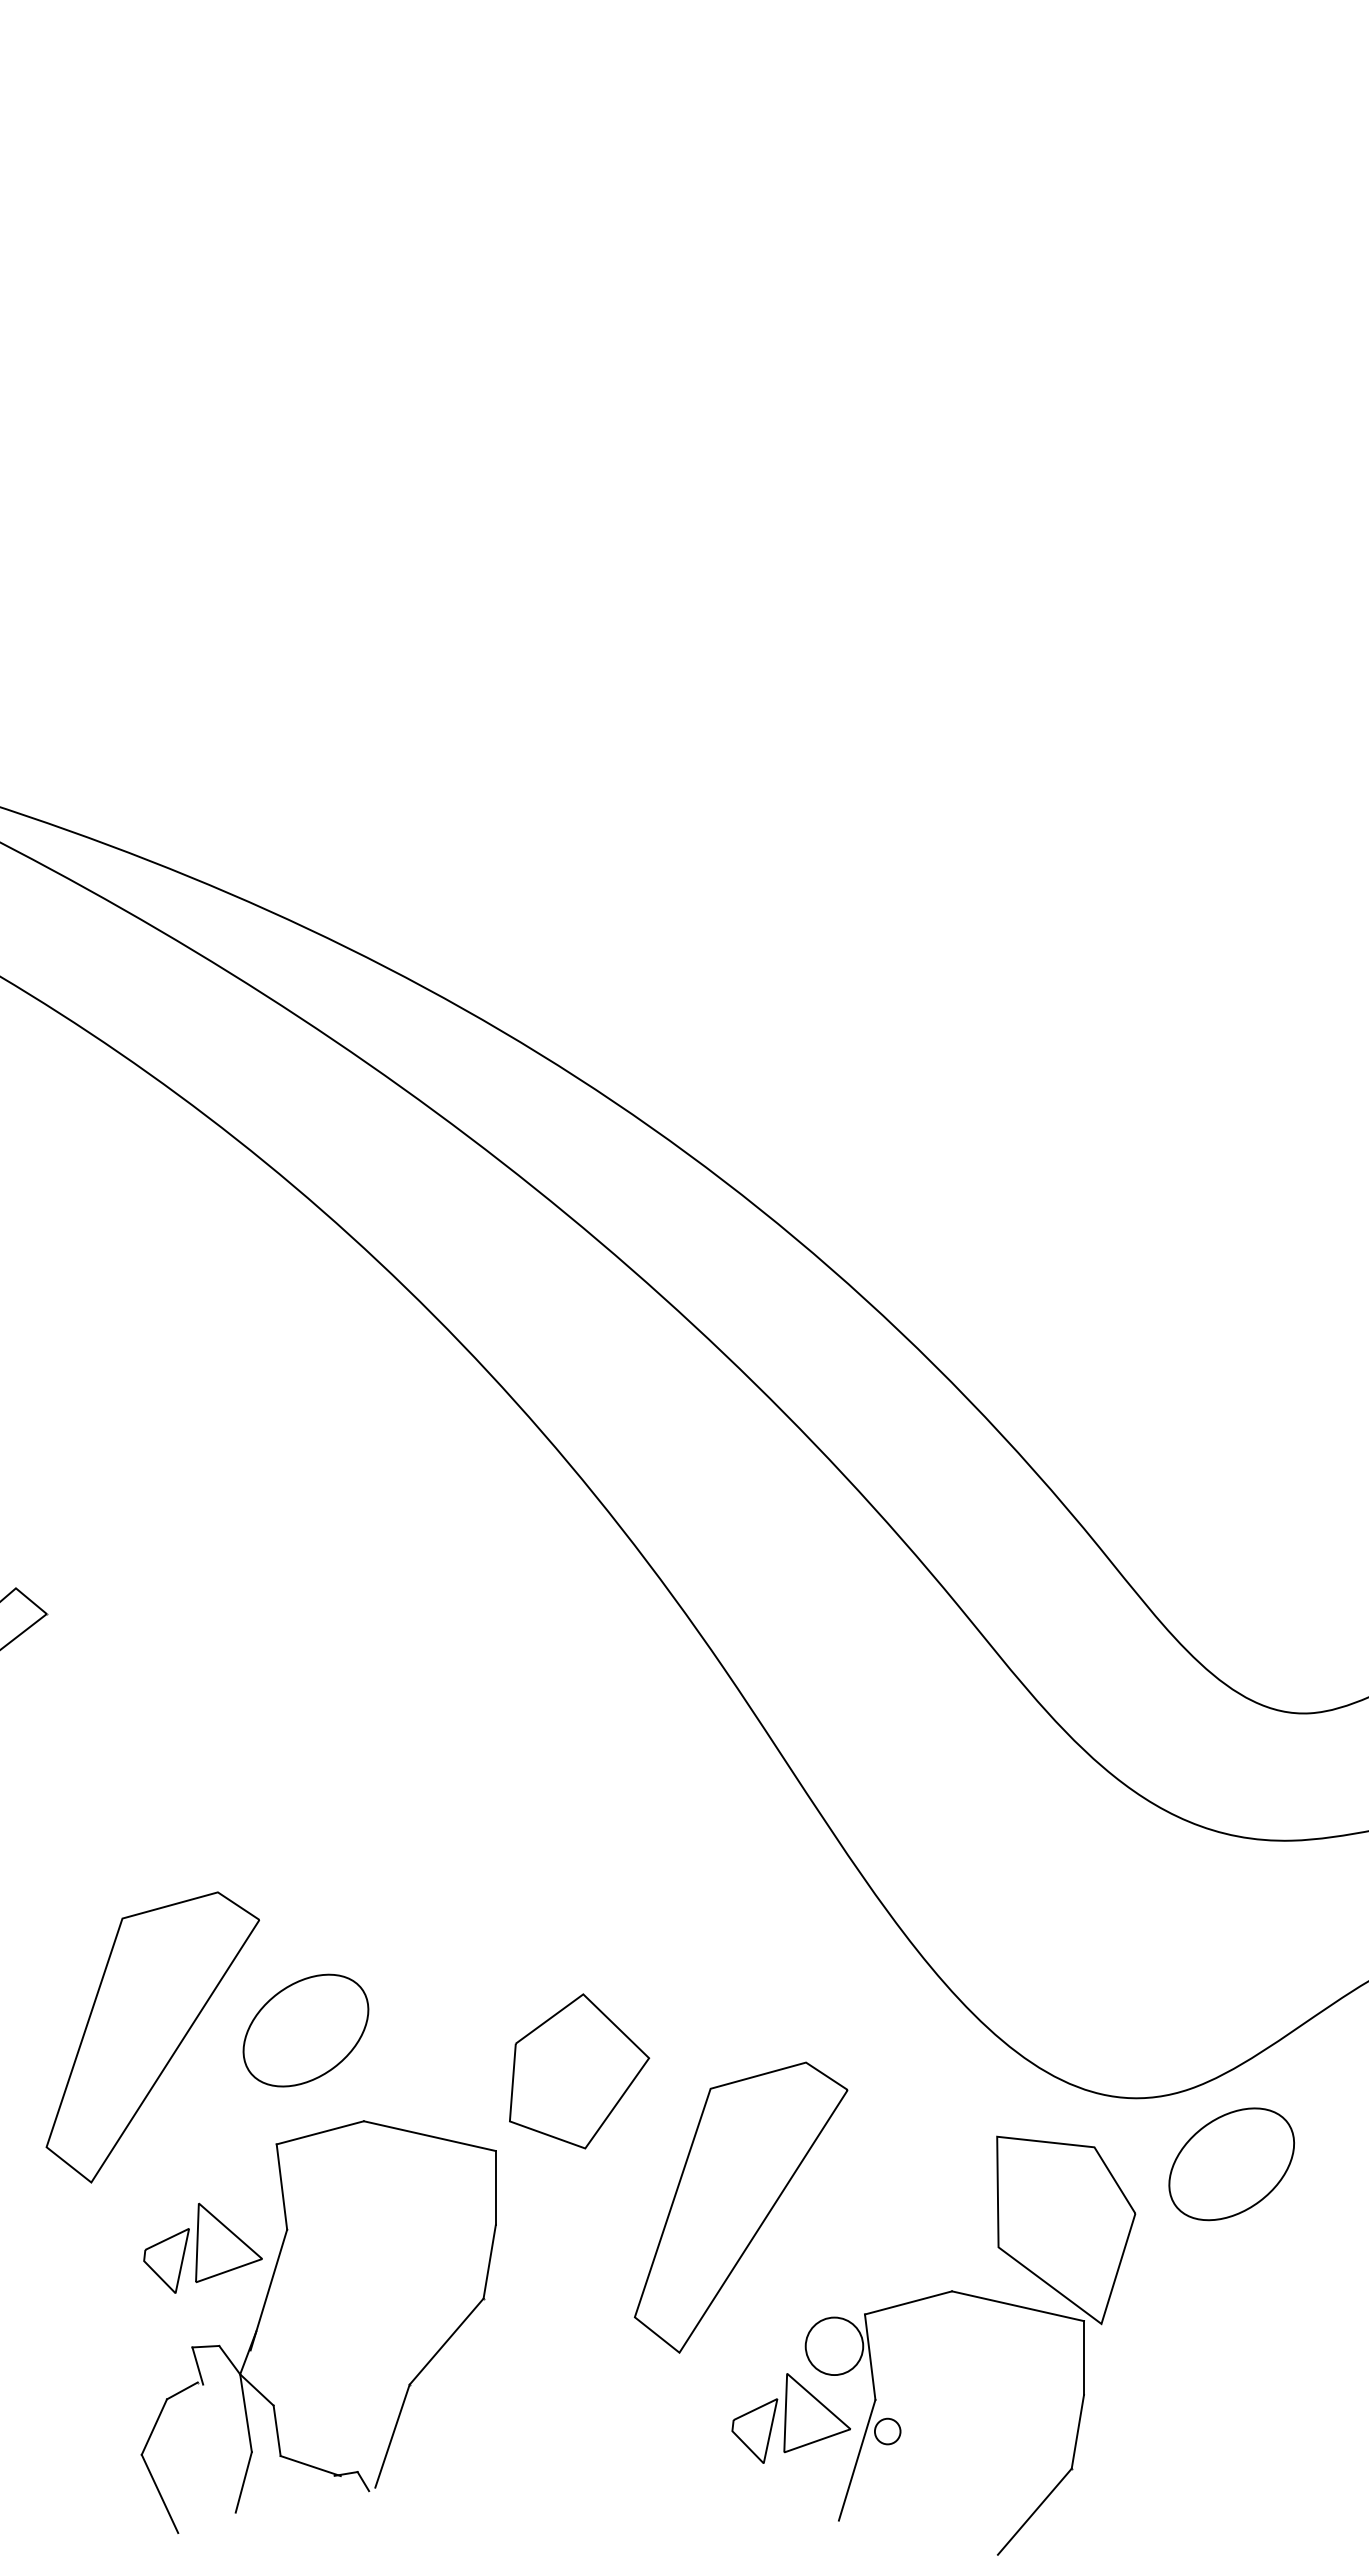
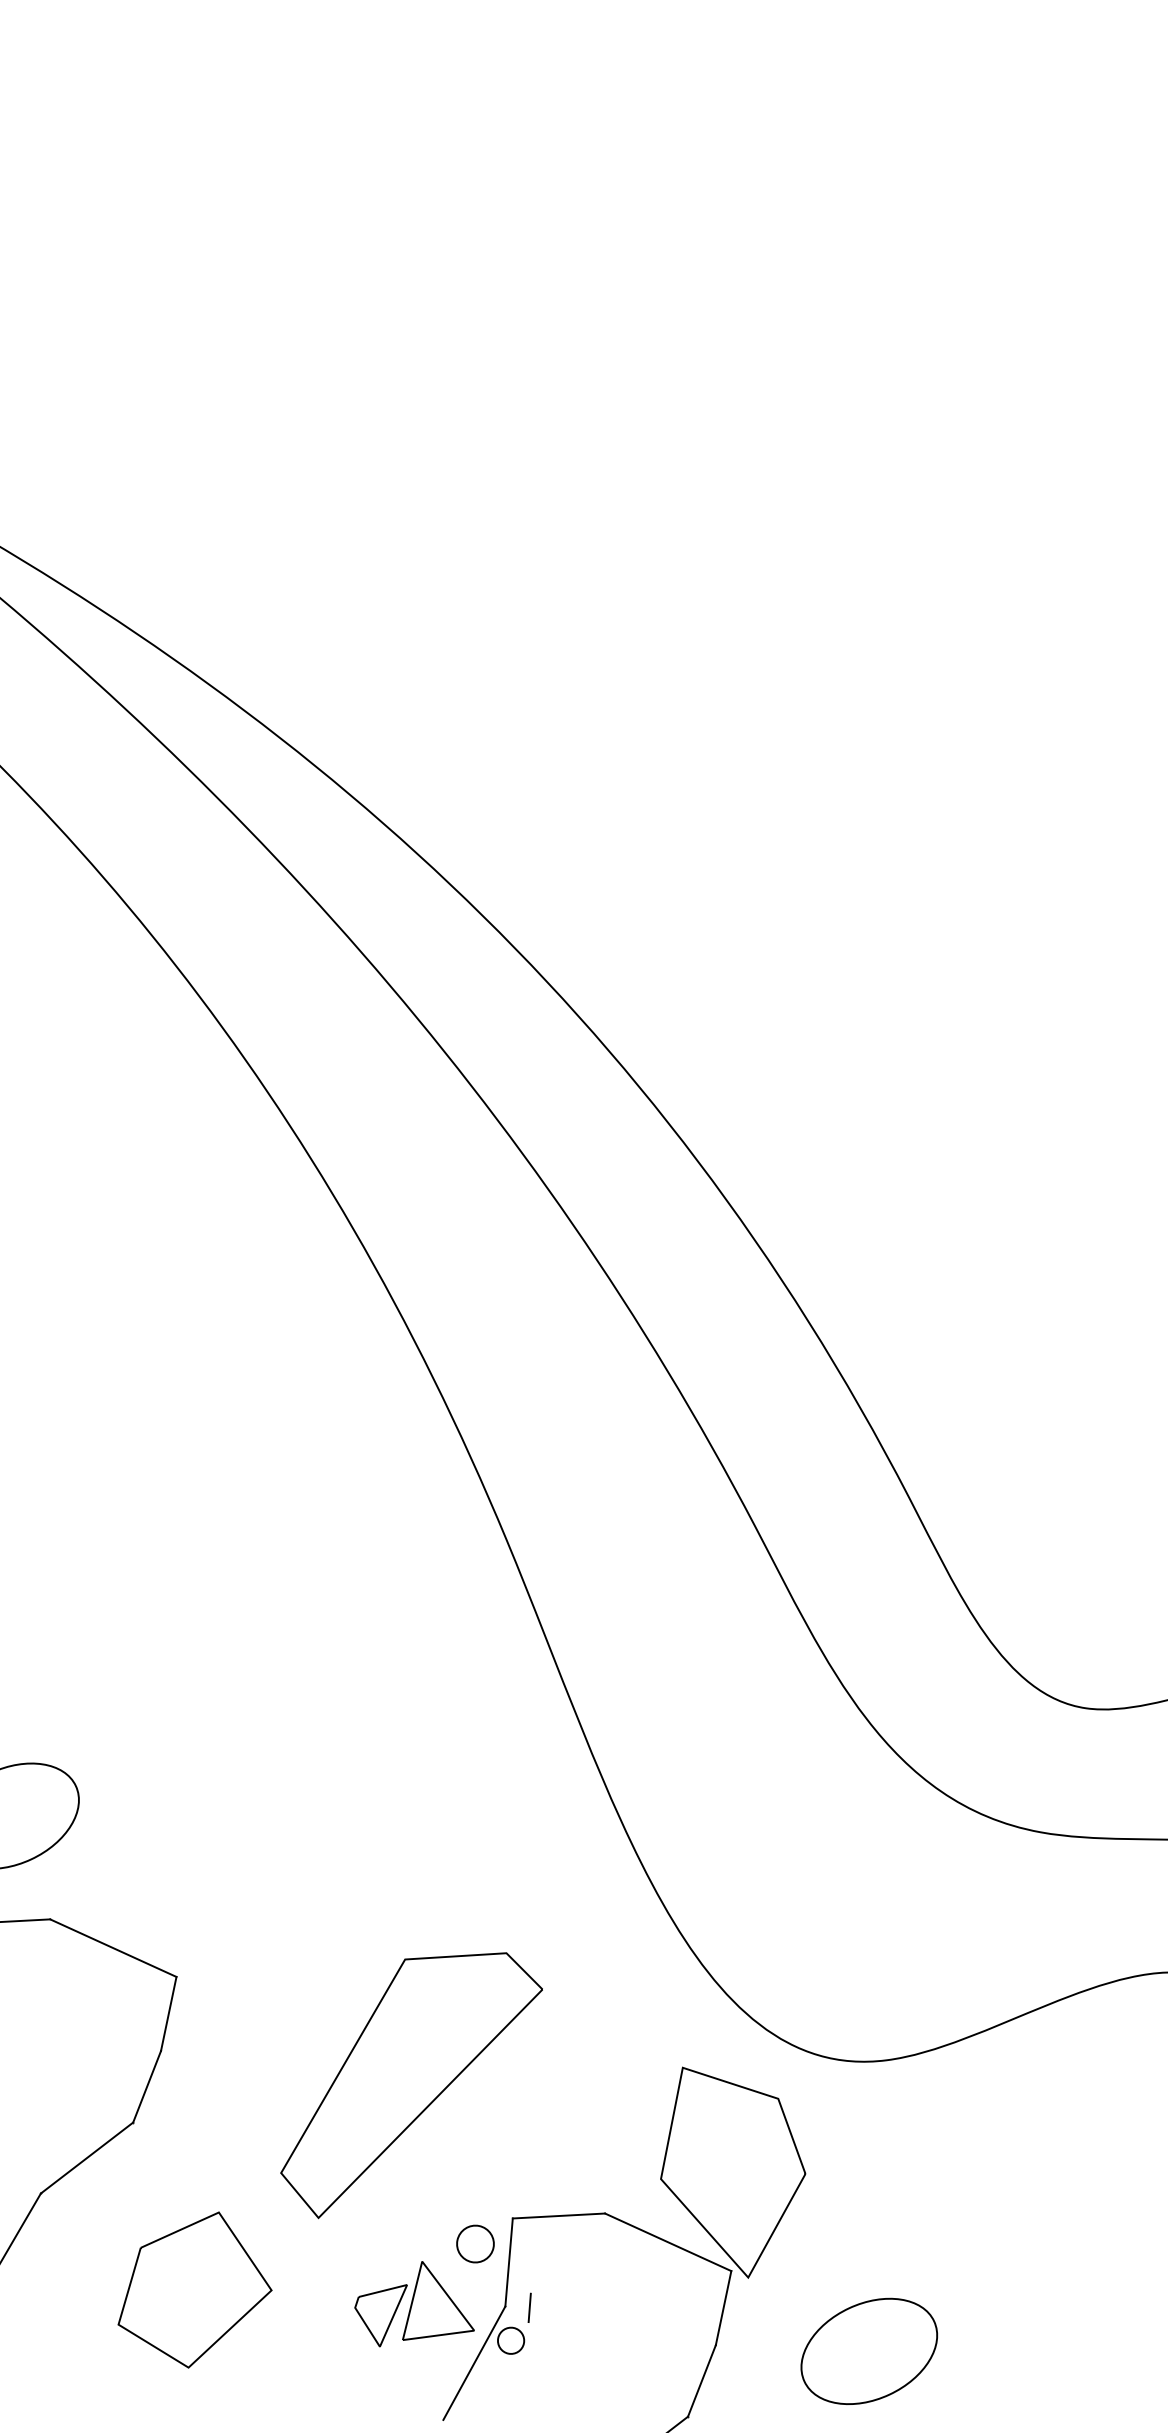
part: (579, 2071) -> (198, 2289), moved
part: (1231, 2164) -> (869, 2351), moved
circle: (834, 2346) -> (475, 2244), size x0.62
line: (898, 2396) -> (529, 2307), added

